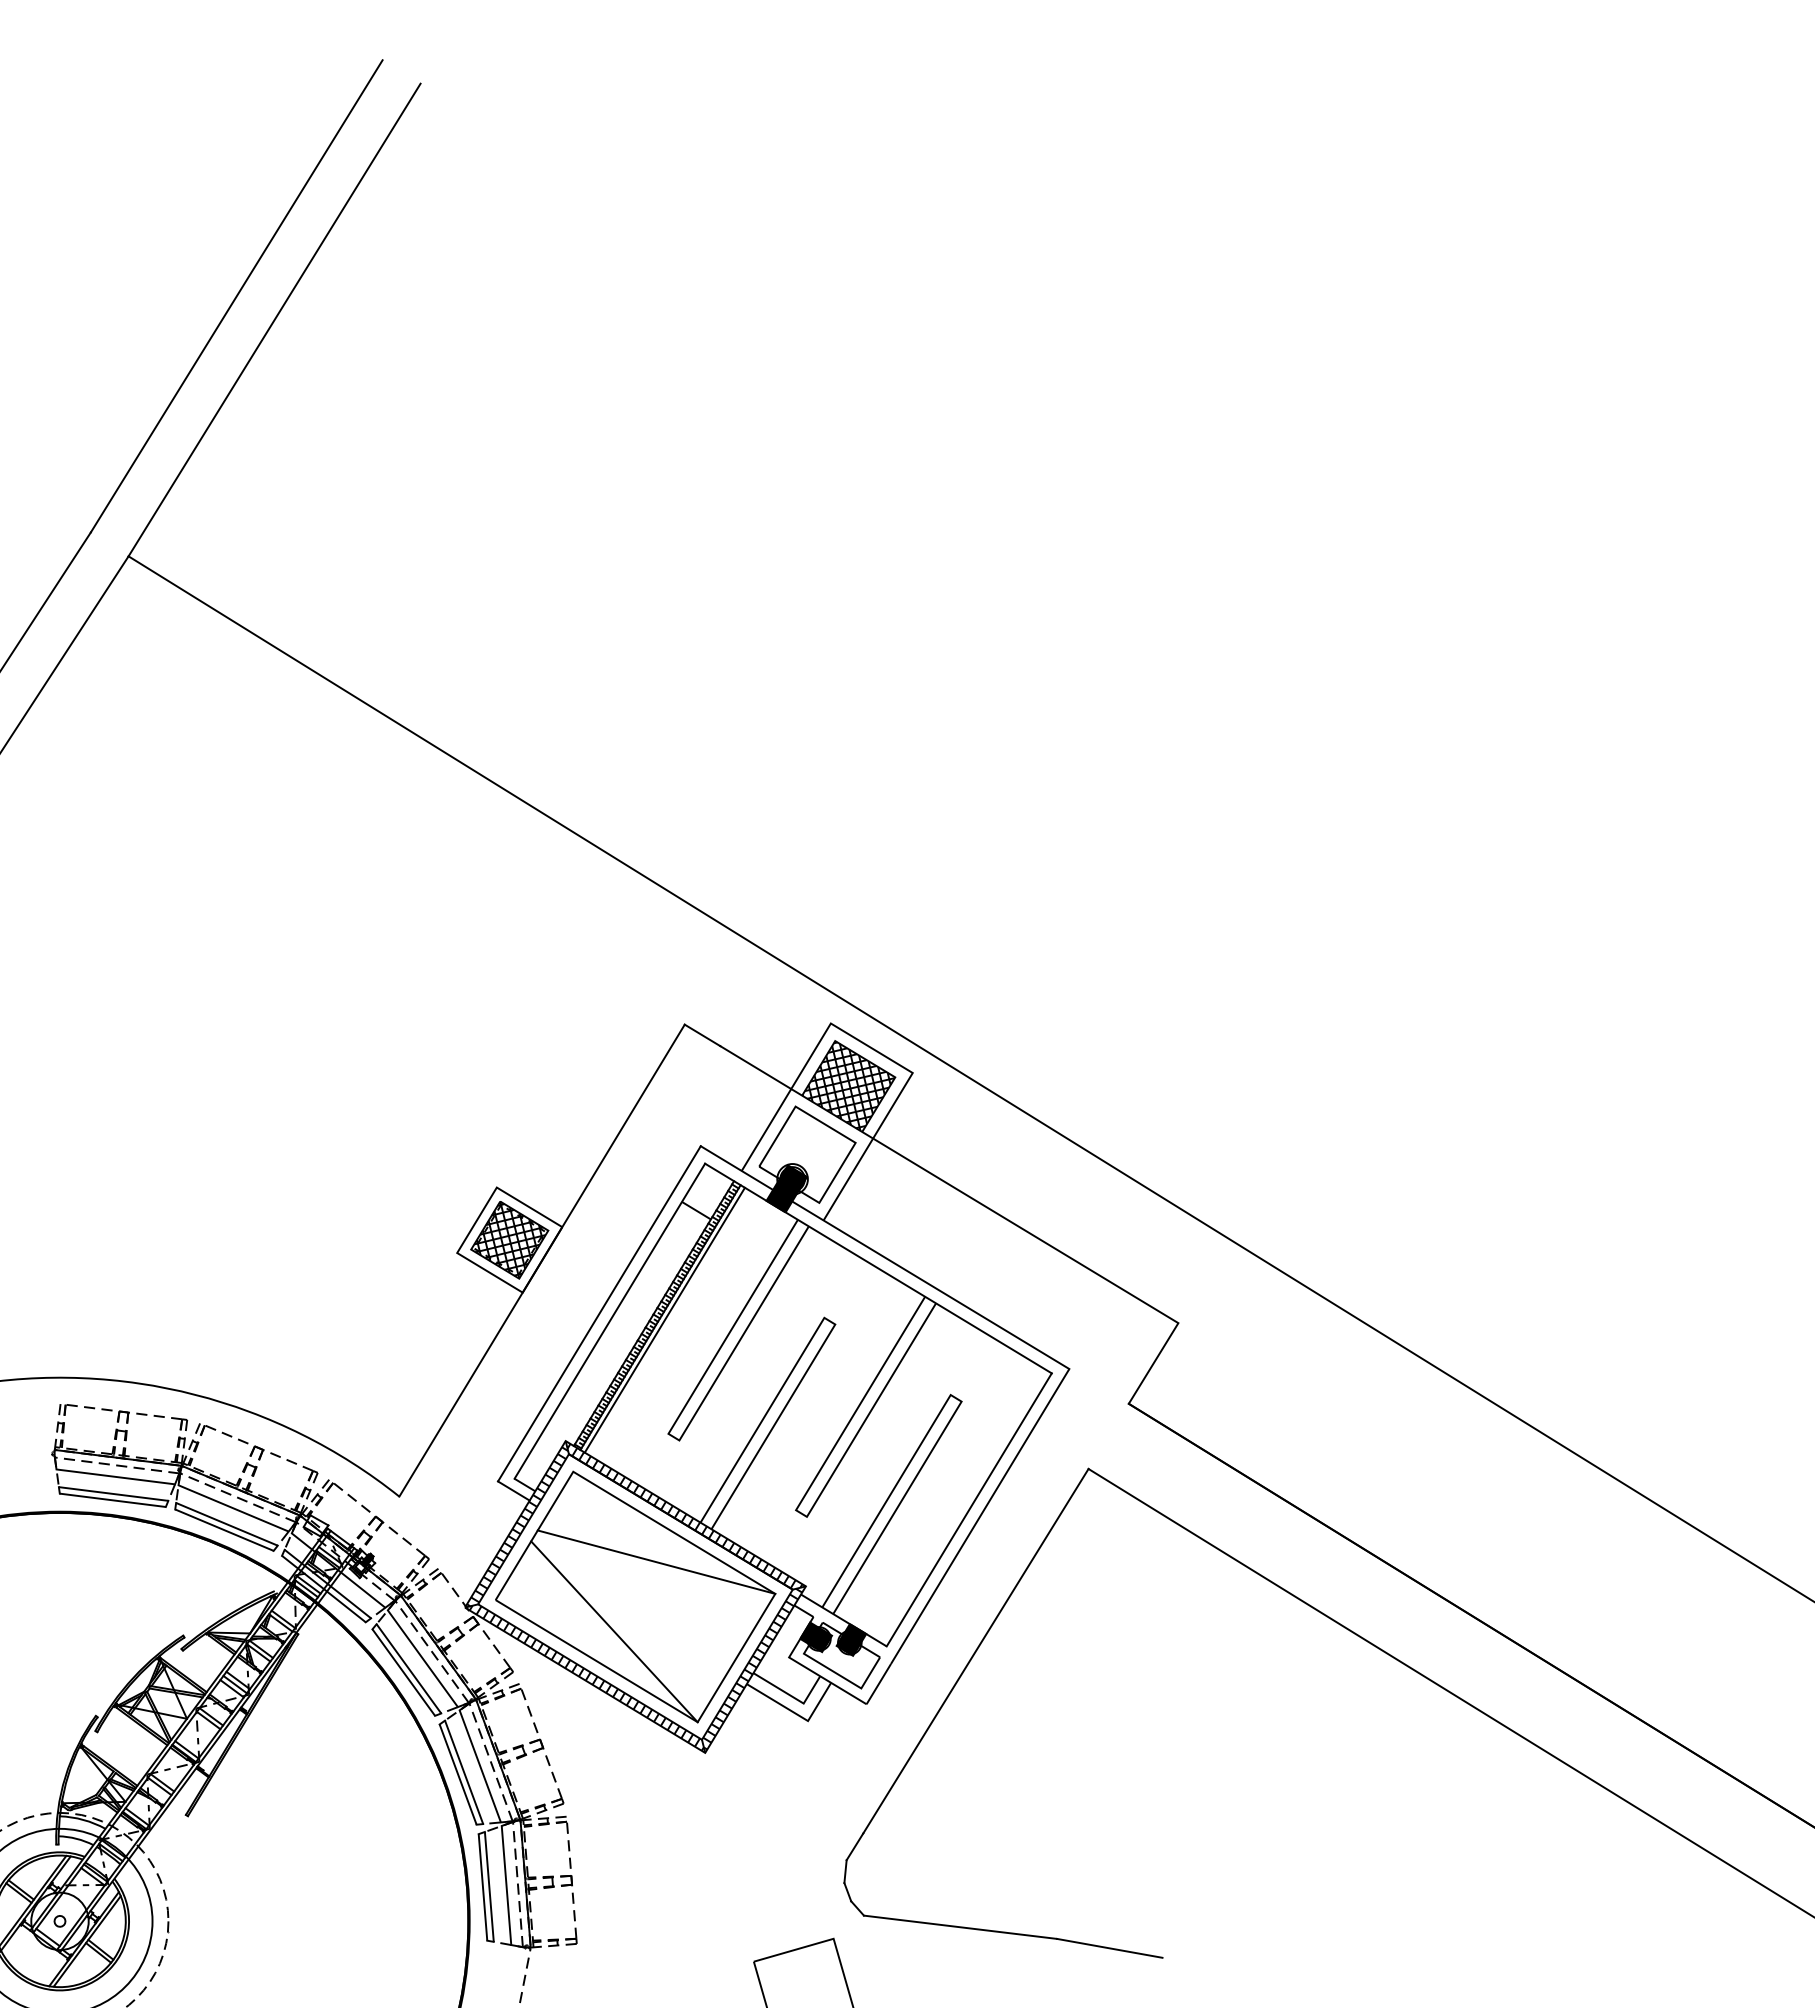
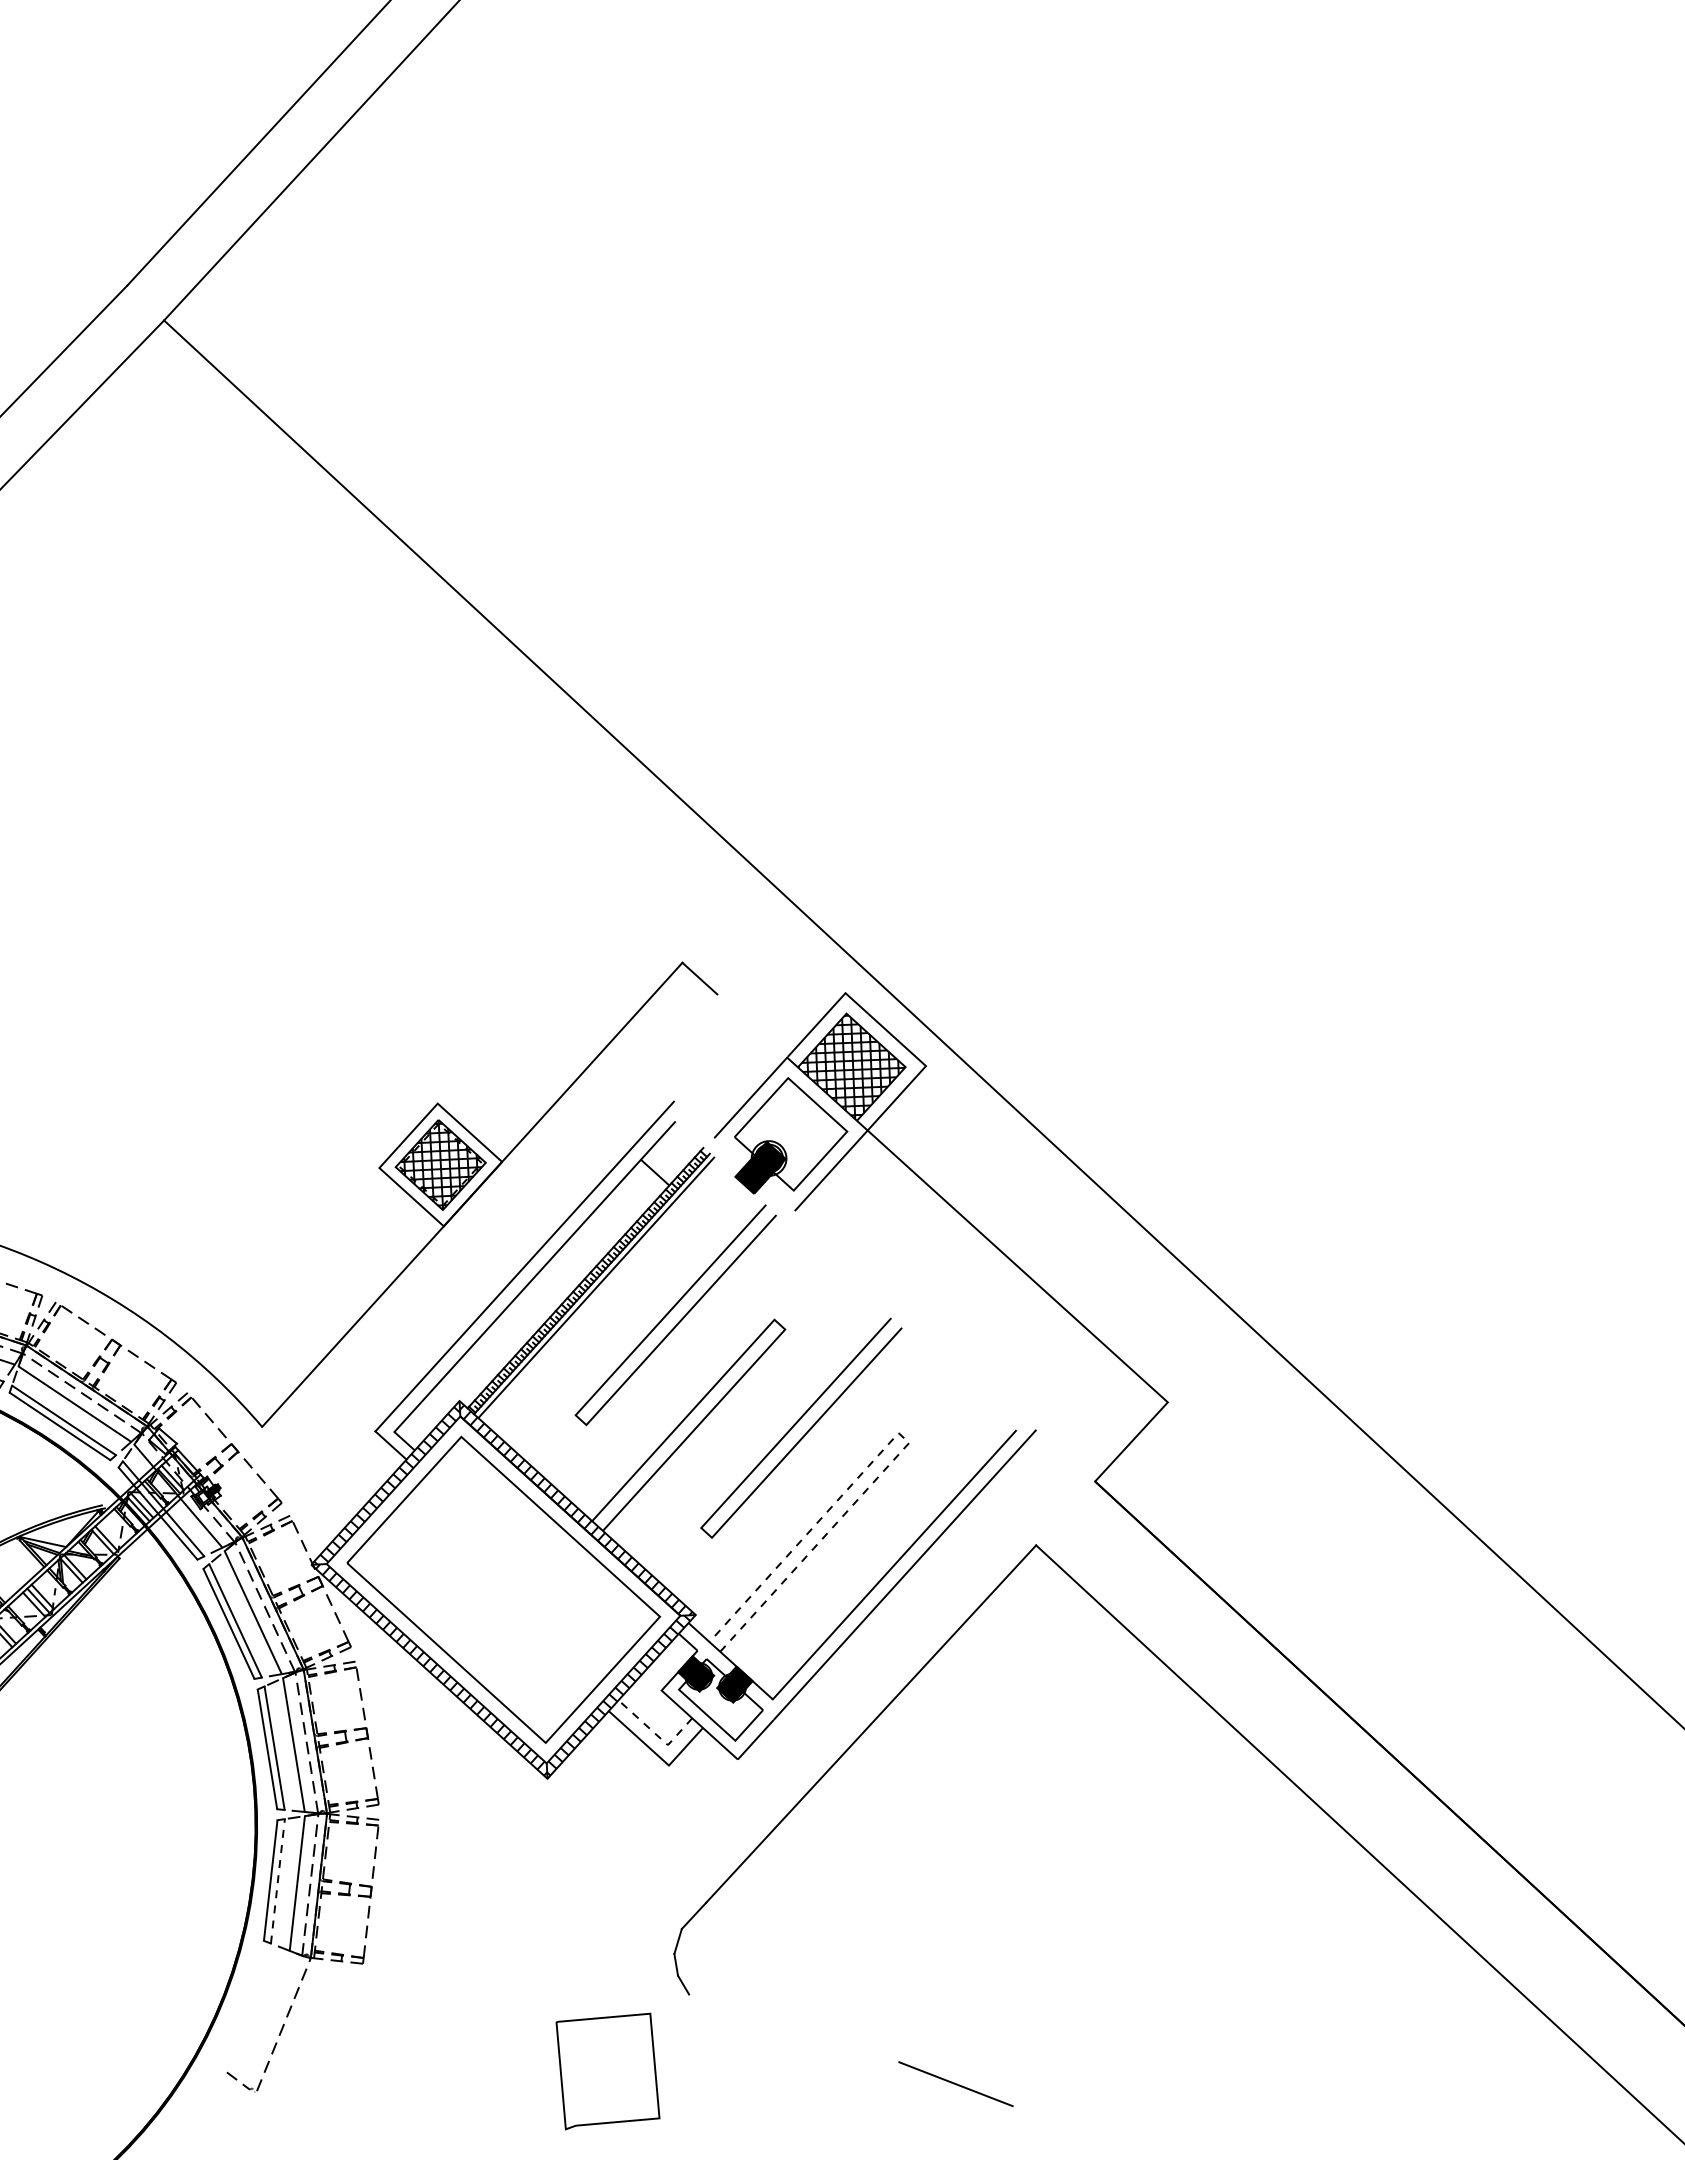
line: (755, 1067) -> (751, 1025), removed
line: (884, 1257) -> (854, 1265), removed
line: (878, 1268) -> (845, 1276), removed
line: (955, 1398) -> (903, 1438), solid -> dashed
line: (656, 1561) -> (534, 1554), removed
line: (614, 1631) -> (472, 1623), removed
line: (792, 1696) -> (656, 1734), solid -> dashed
line: (489, 1886) -> (278, 1880), solid -> dashed
line: (960, 1926) -> (794, 2027), removed

